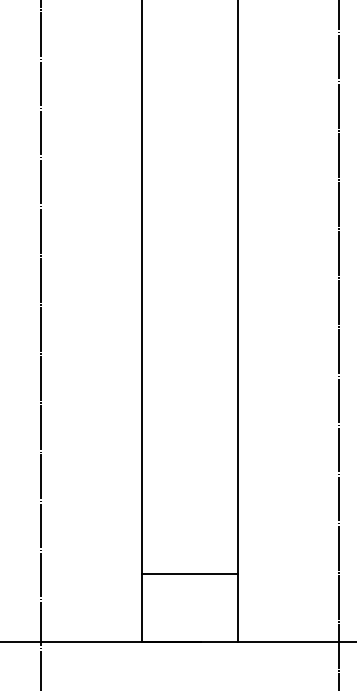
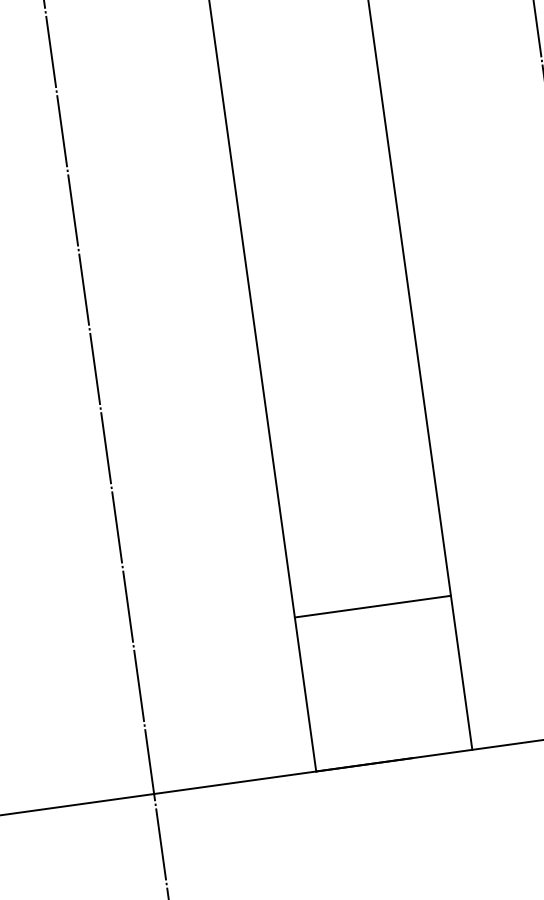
line: (189, 573) -> (372, 606), moved

